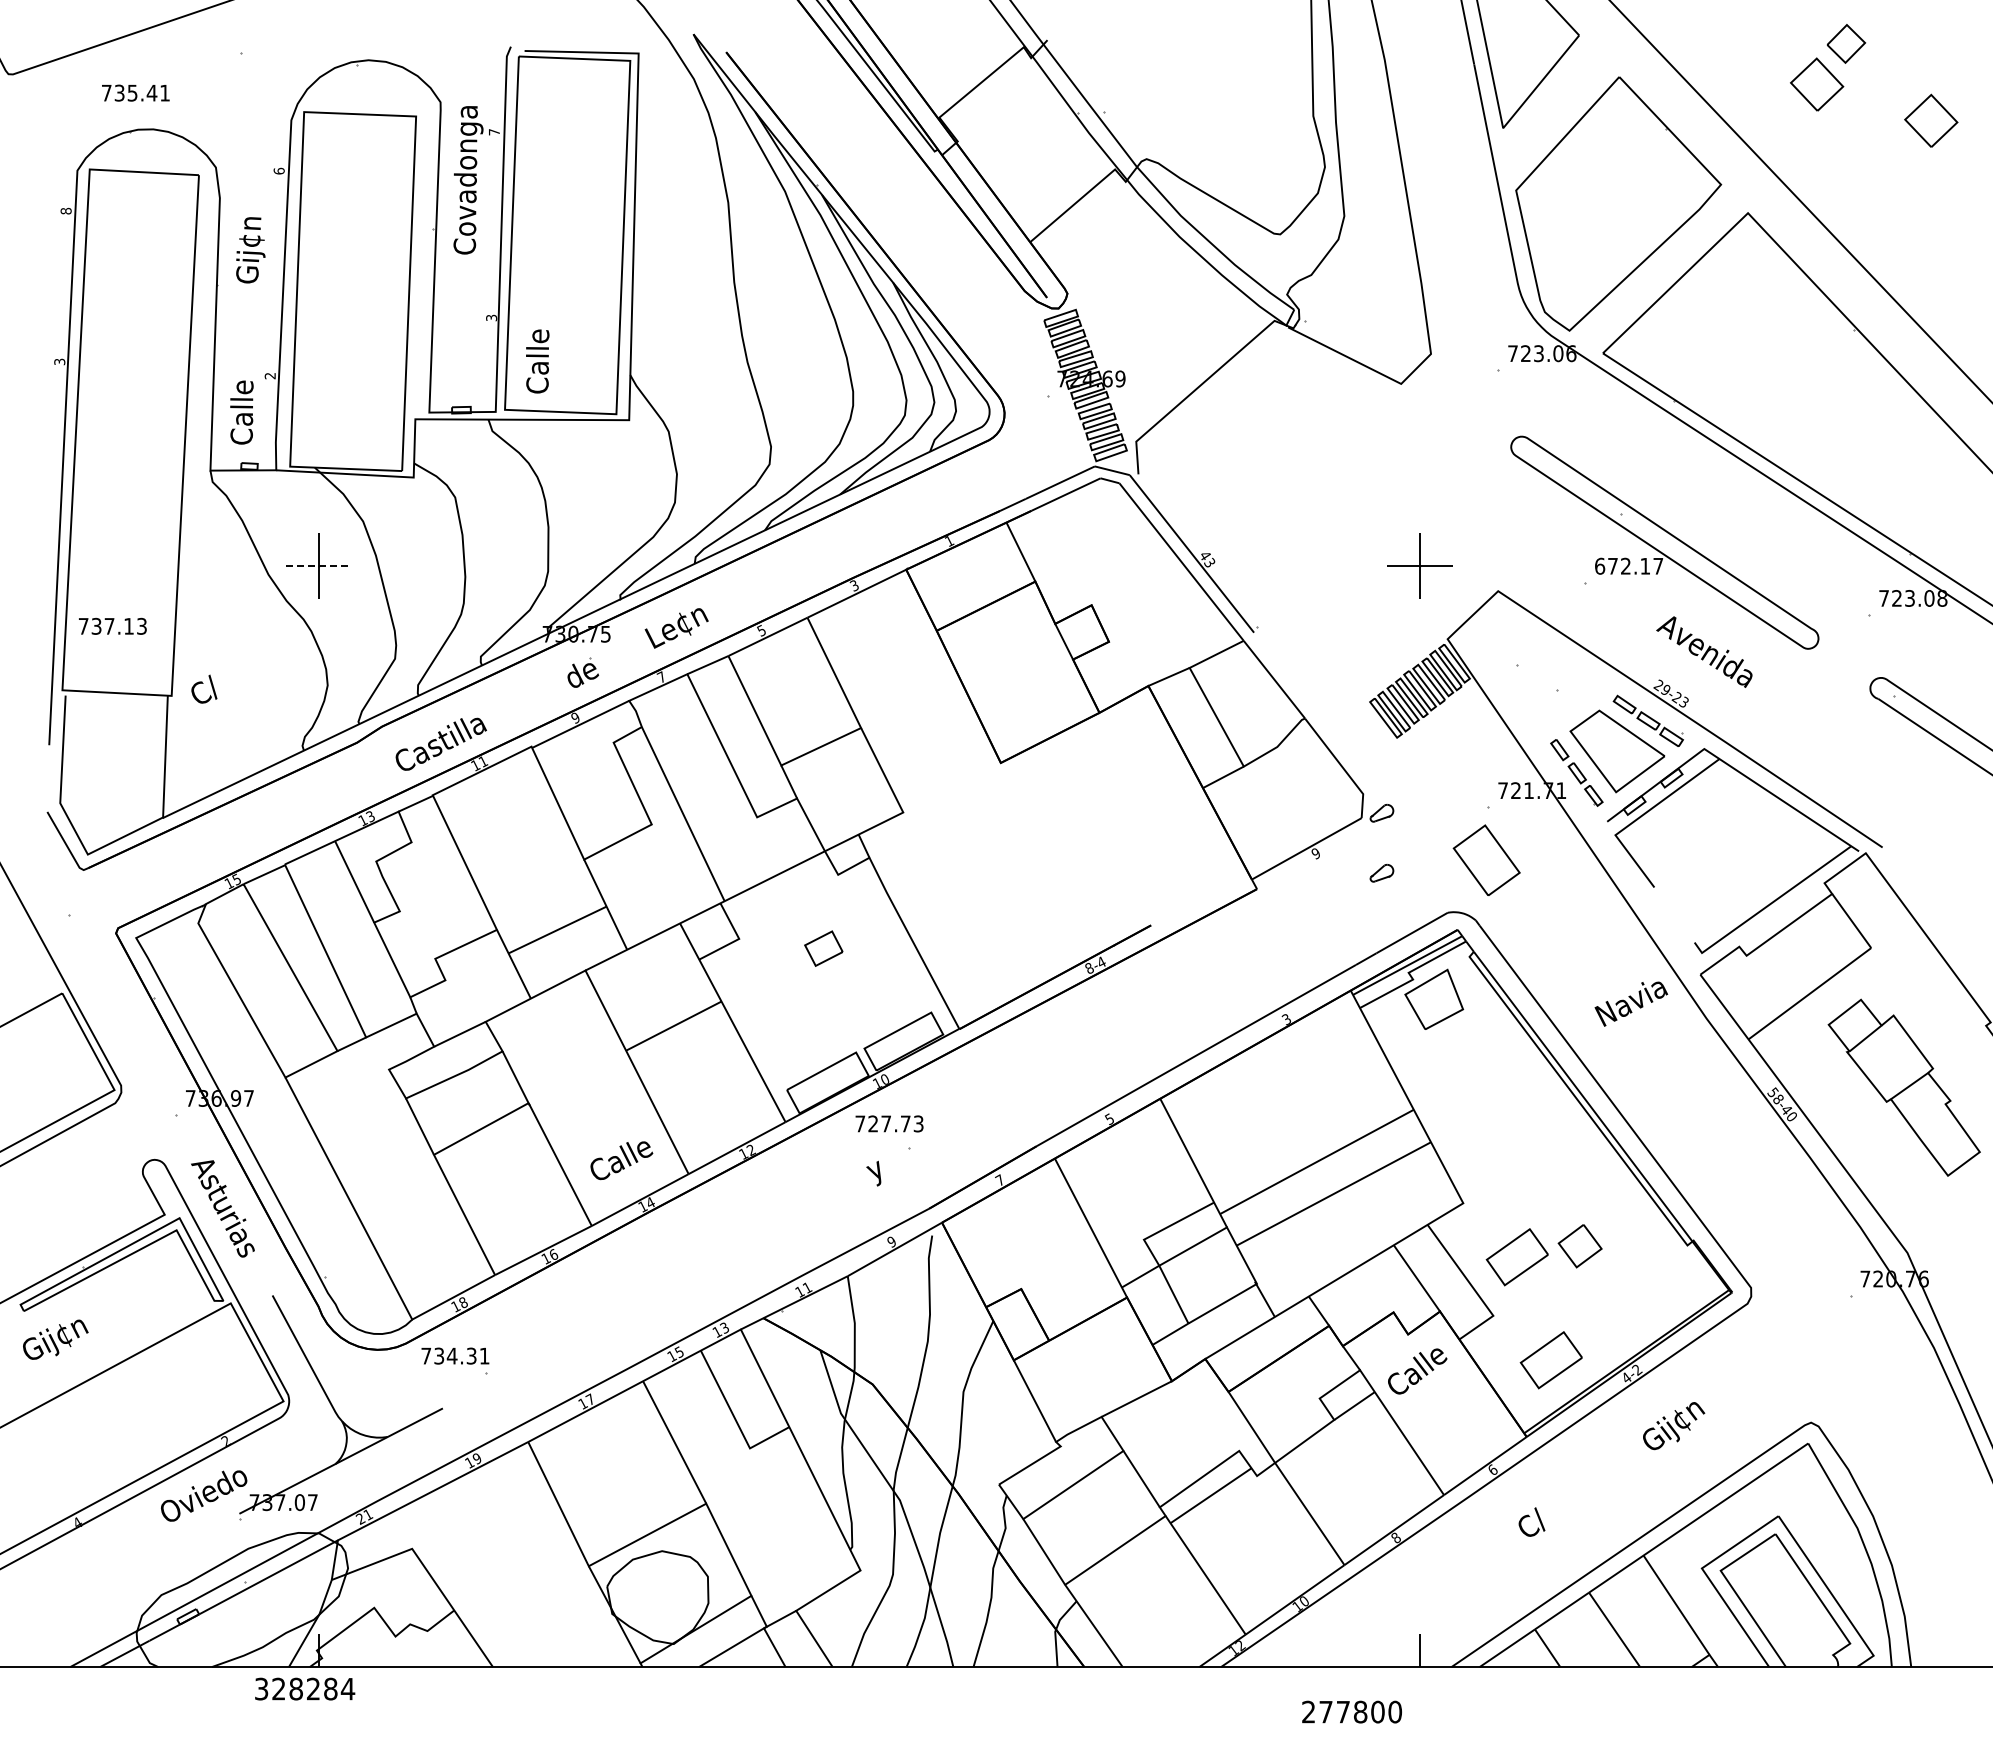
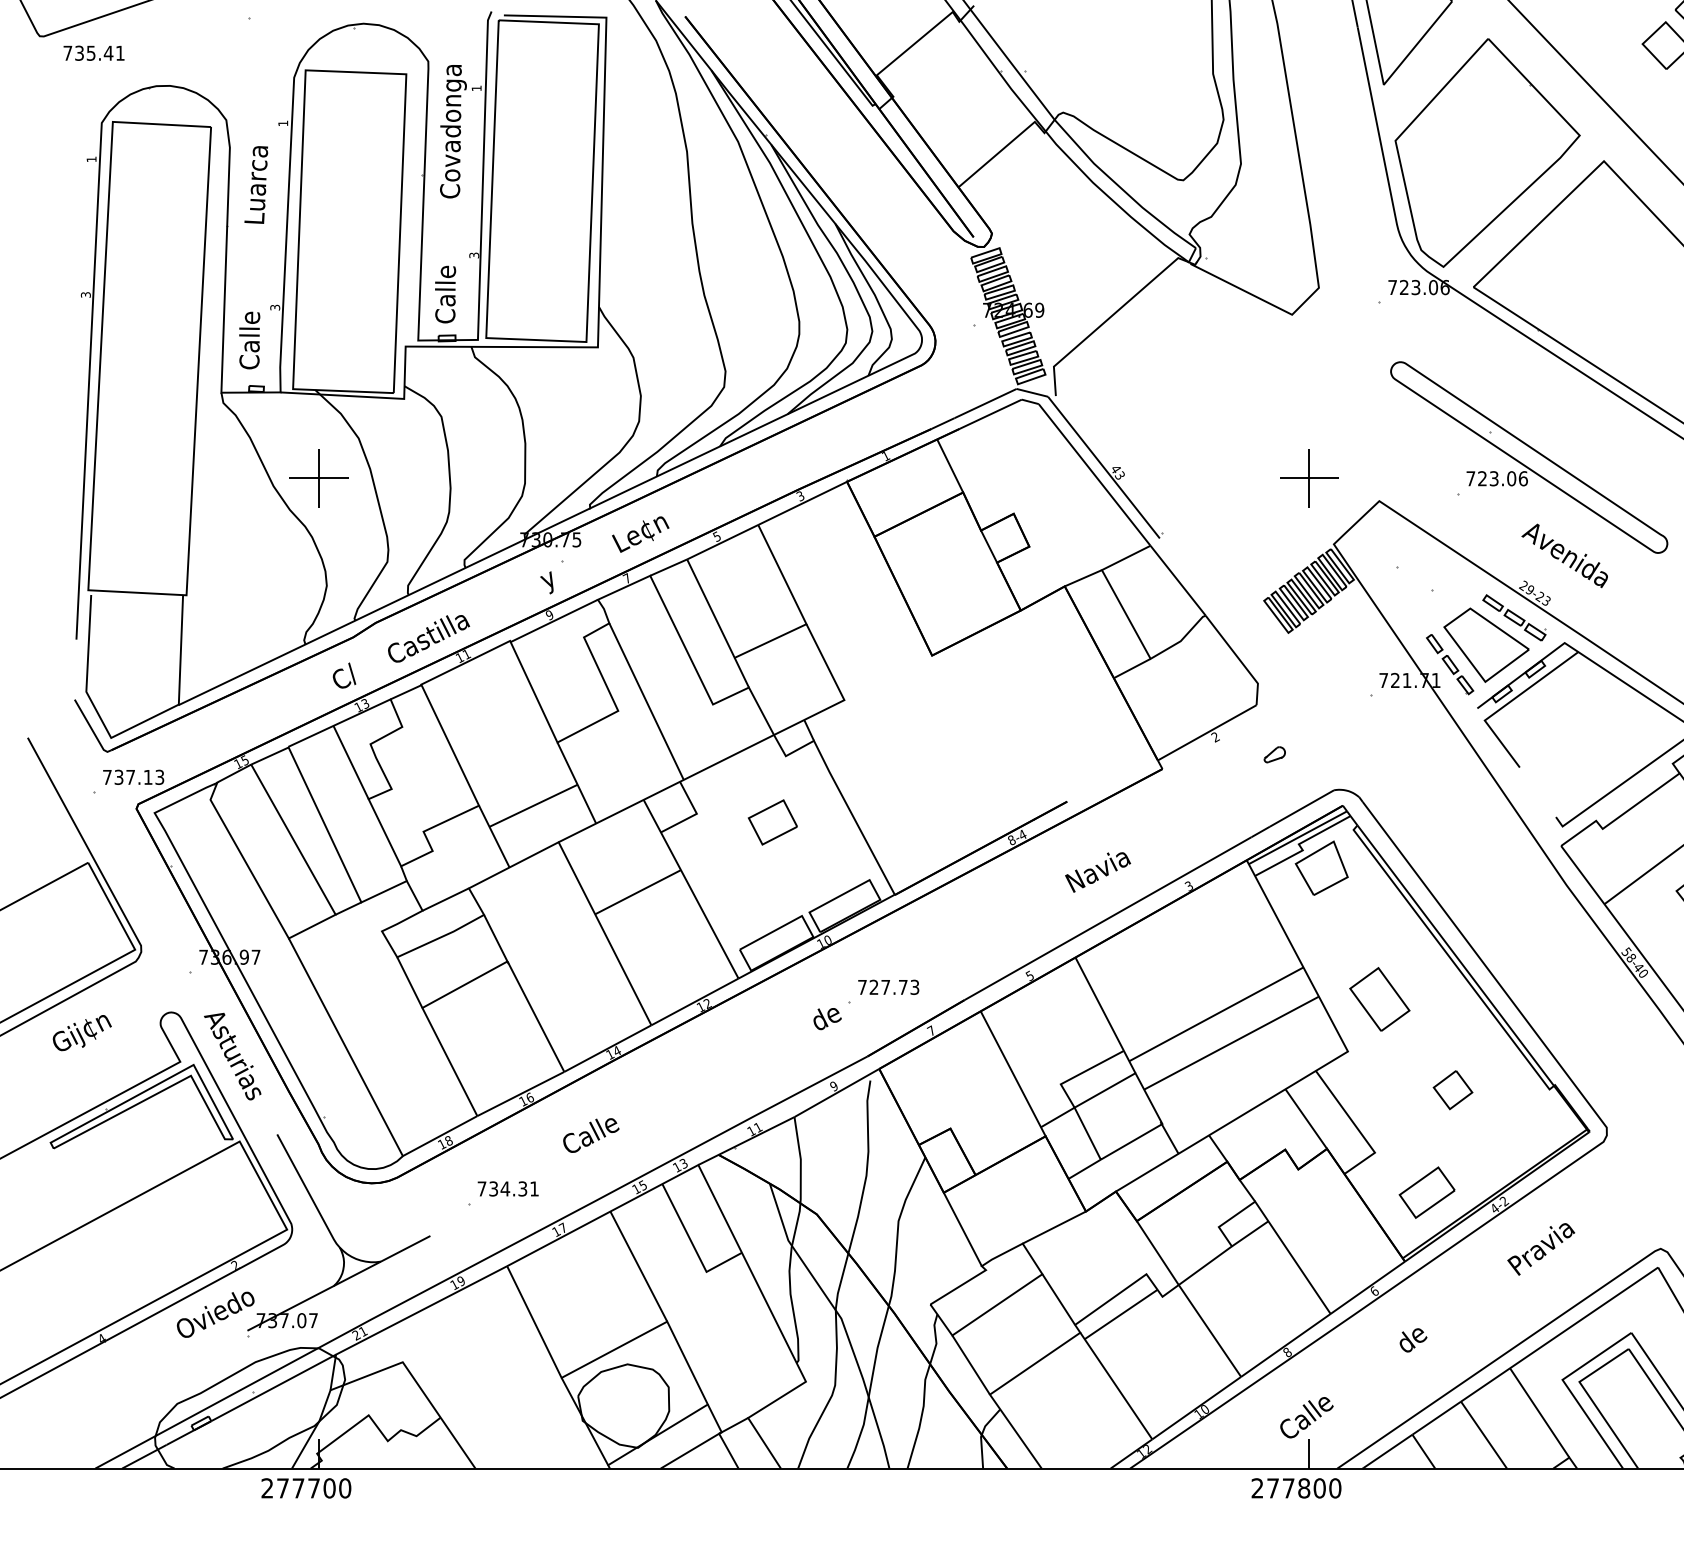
text: (135, 92) -> (93, 52), moved
text: (494, 132) -> (476, 88), 7 -> 1
text: (278, 170) -> (282, 122), 6 -> 1
text: (65, 210) -> (91, 158), 8 -> 1
text: (250, 239) -> (257, 184), Gij¢n -> Luarca
text: (537, 361) -> (445, 294), moved
text: (270, 375) -> (275, 307), 2 -> 3
line: (319, 565) -> (319, 478), dashed -> solid
text: (1629, 565) -> (1497, 478), 672.17 -> 723.06
text: (112, 625) -> (133, 776), moved
text: (581, 678) -> (555, 579), de -> y
text: (204, 688) -> (344, 674), moved
part: (1381, 813) -> (1274, 701), removed
text: (1315, 854) -> (1215, 737), 9 -> 2
part: (1486, 859) -> (1379, 998), moved
part: (823, 948) -> (772, 822), size x1.43
text: (1631, 1003) -> (1098, 871), moved
text: (889, 1123) -> (888, 986), moved
text: (621, 1160) -> (591, 1135), moved
text: (883, 1170) -> (826, 1022), y -> de
part: (1516, 1257) -> (1395, 1100), removed
text: (55, 1339) -> (82, 1032), moved
text: (455, 1355) -> (508, 1188), moved
text: (1417, 1371) -> (1306, 1417), moved
text: (1677, 1423) -> (1540, 1249), Gij¢n -> Pravia
text: (1534, 1522) -> (1411, 1338), C/ -> de
text: (305, 1688) -> (306, 1487), 328284 -> 277700
text: (1351, 1711) -> (1295, 1487), moved

